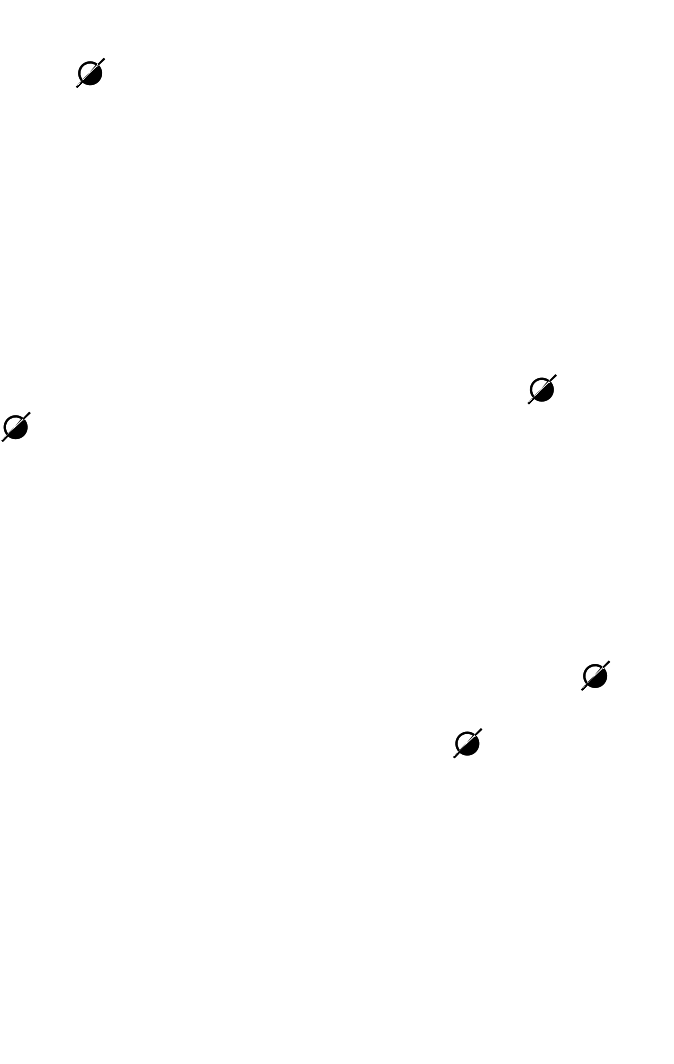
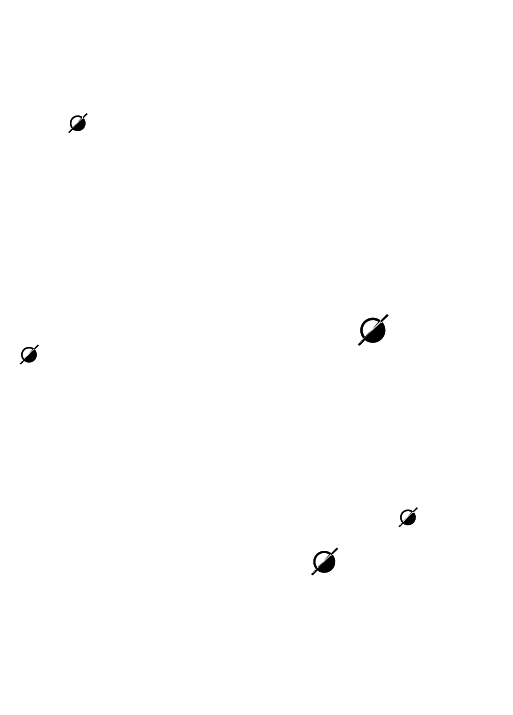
part: (542, 388) -> (373, 329), size x1.6
part: (467, 741) -> (324, 560), size x1.4

